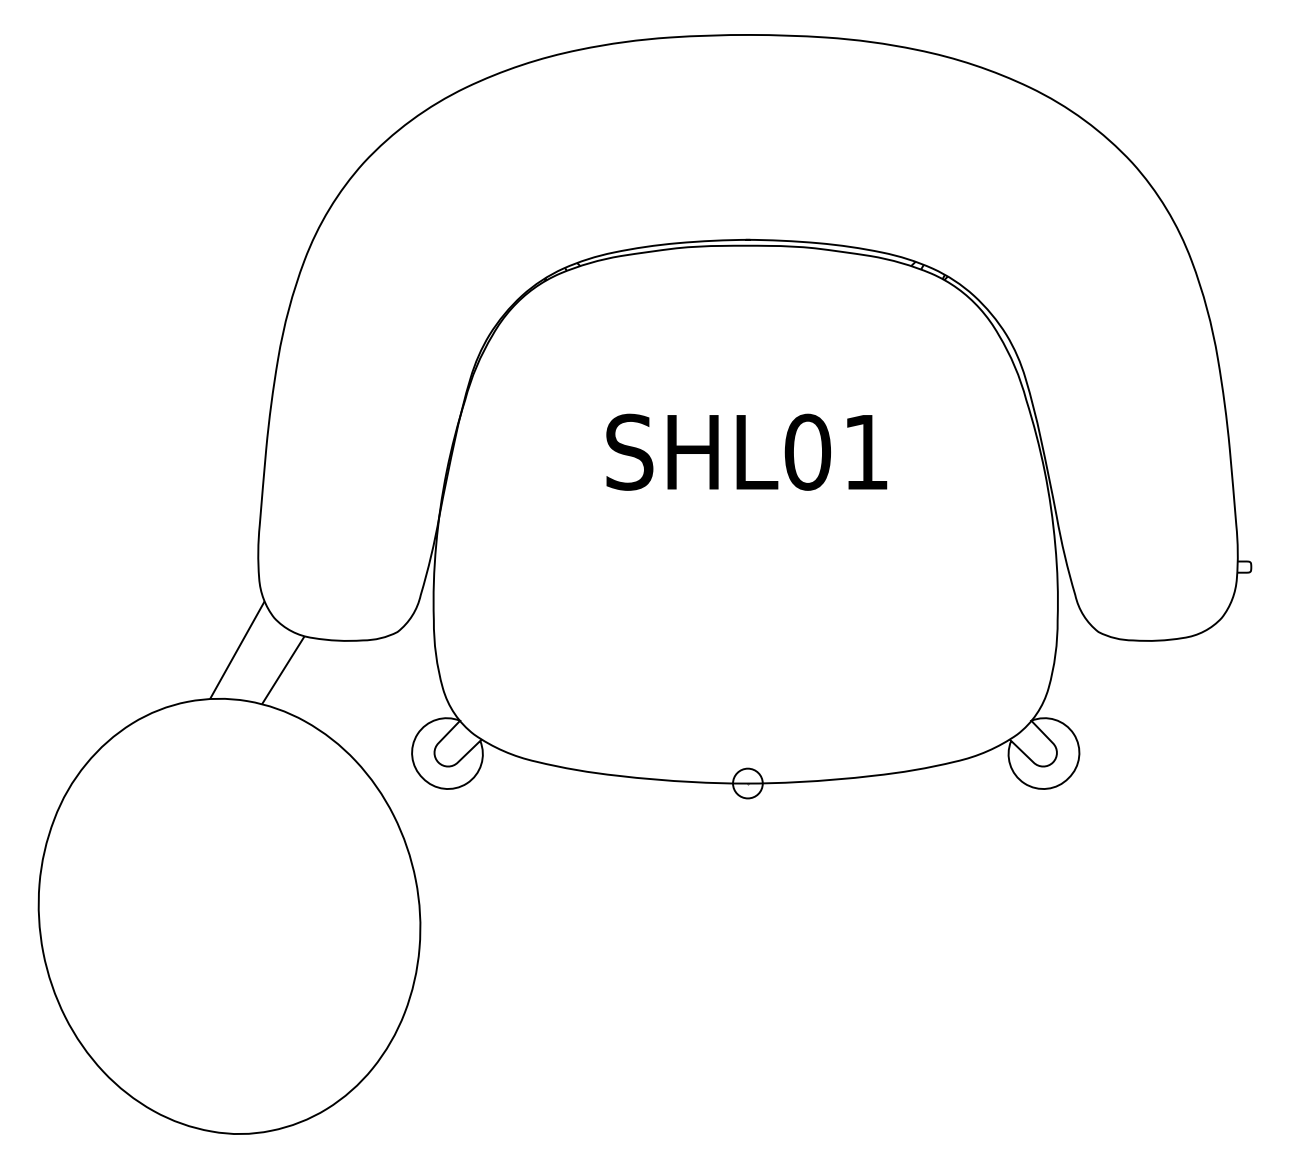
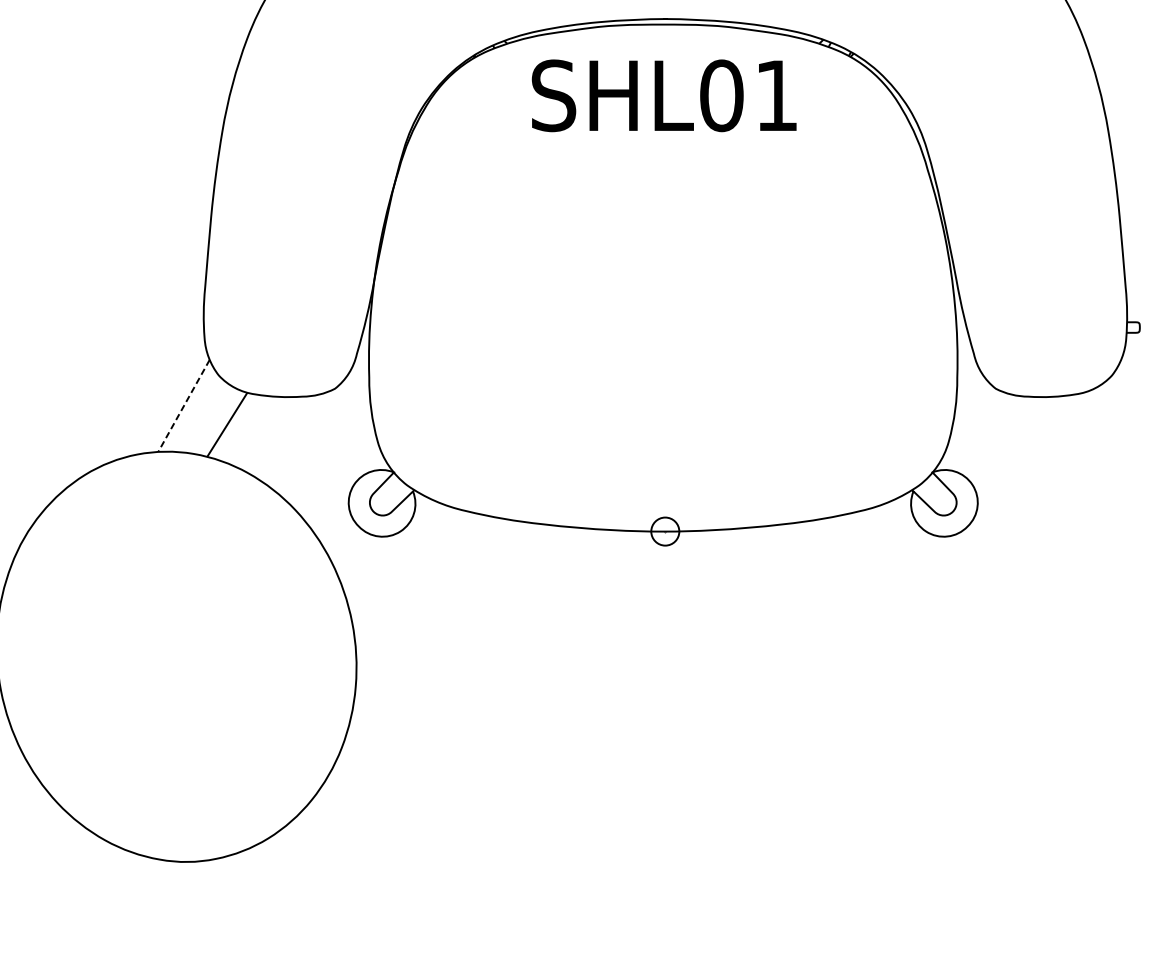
text: (746, 451) -> (663, 95), moved
line: (237, 650) -> (184, 406), solid -> dashed

